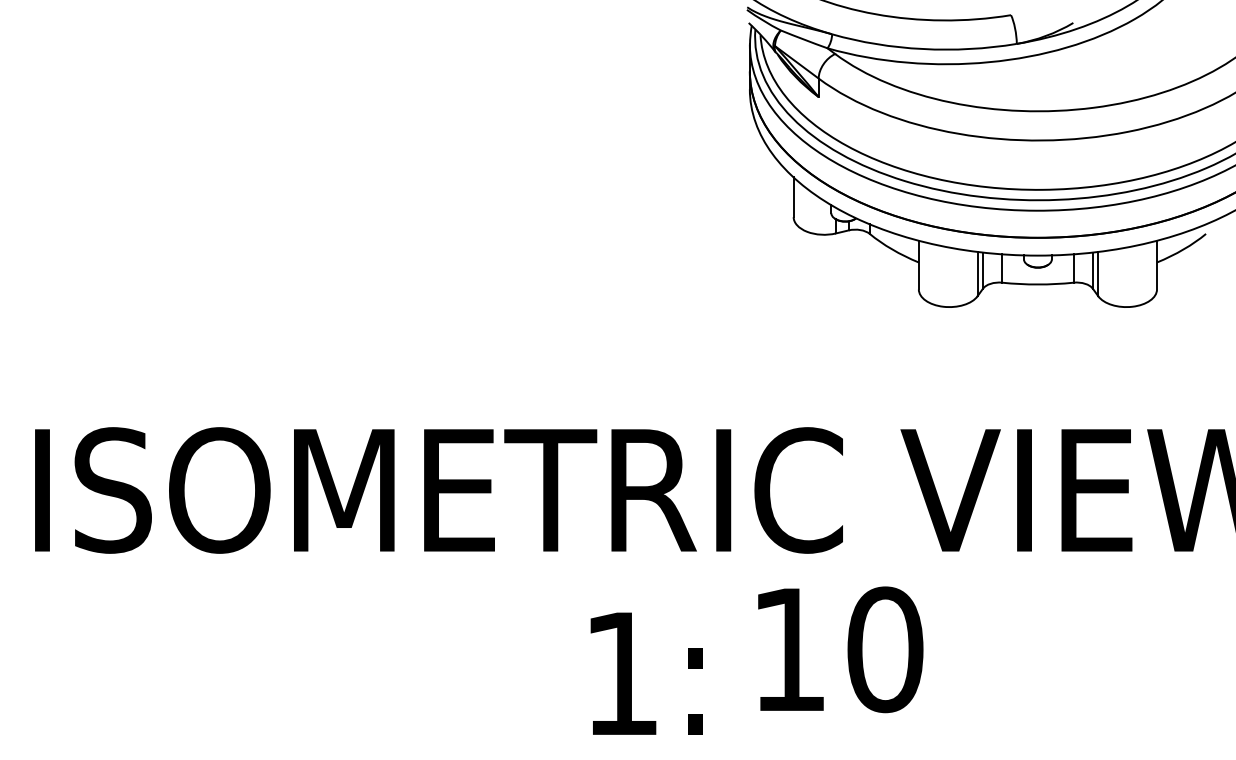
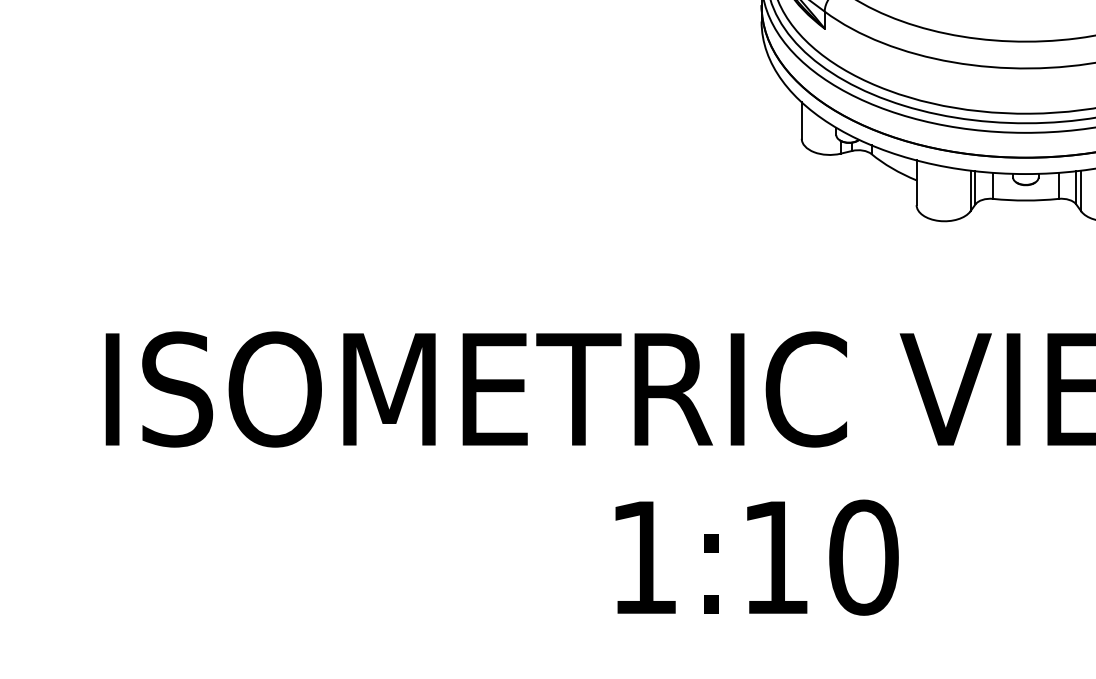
text: (840, 649) -> (822, 557), moved

